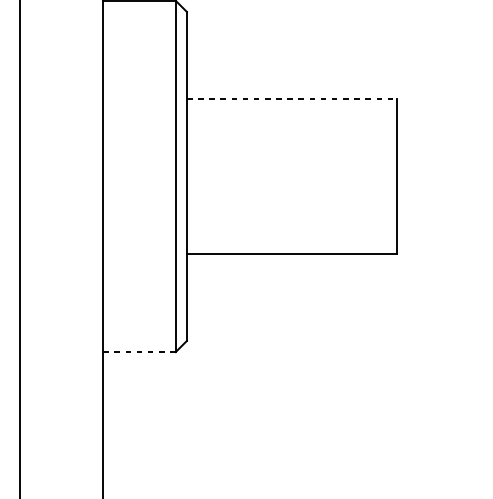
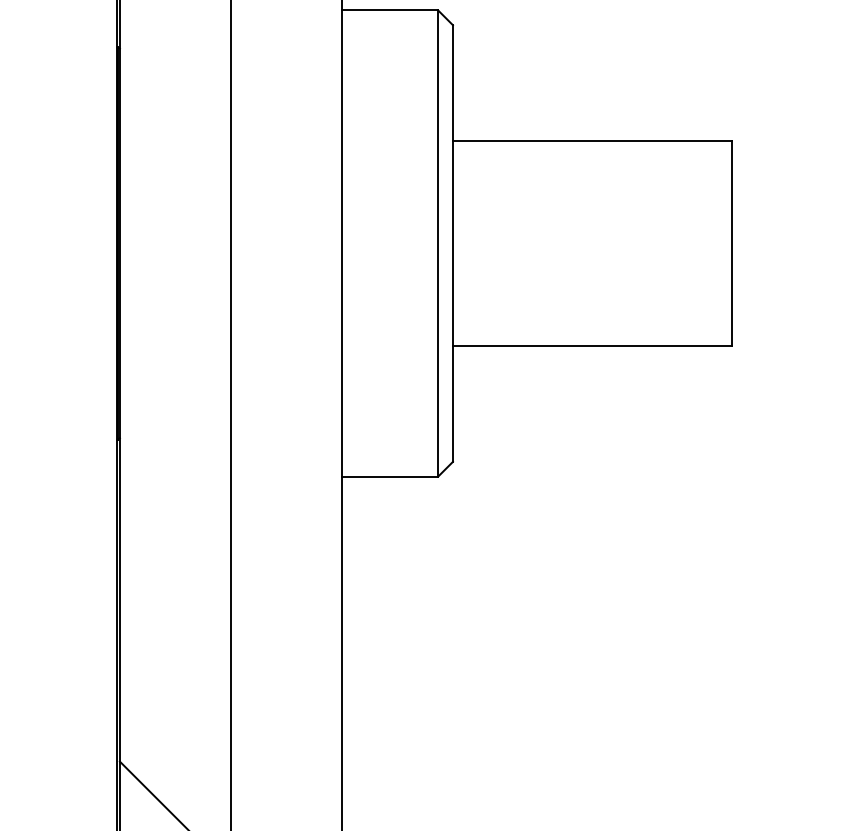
line: (292, 99) -> (592, 141), dashed -> solid
line: (139, 351) -> (390, 476), dashed -> solid

